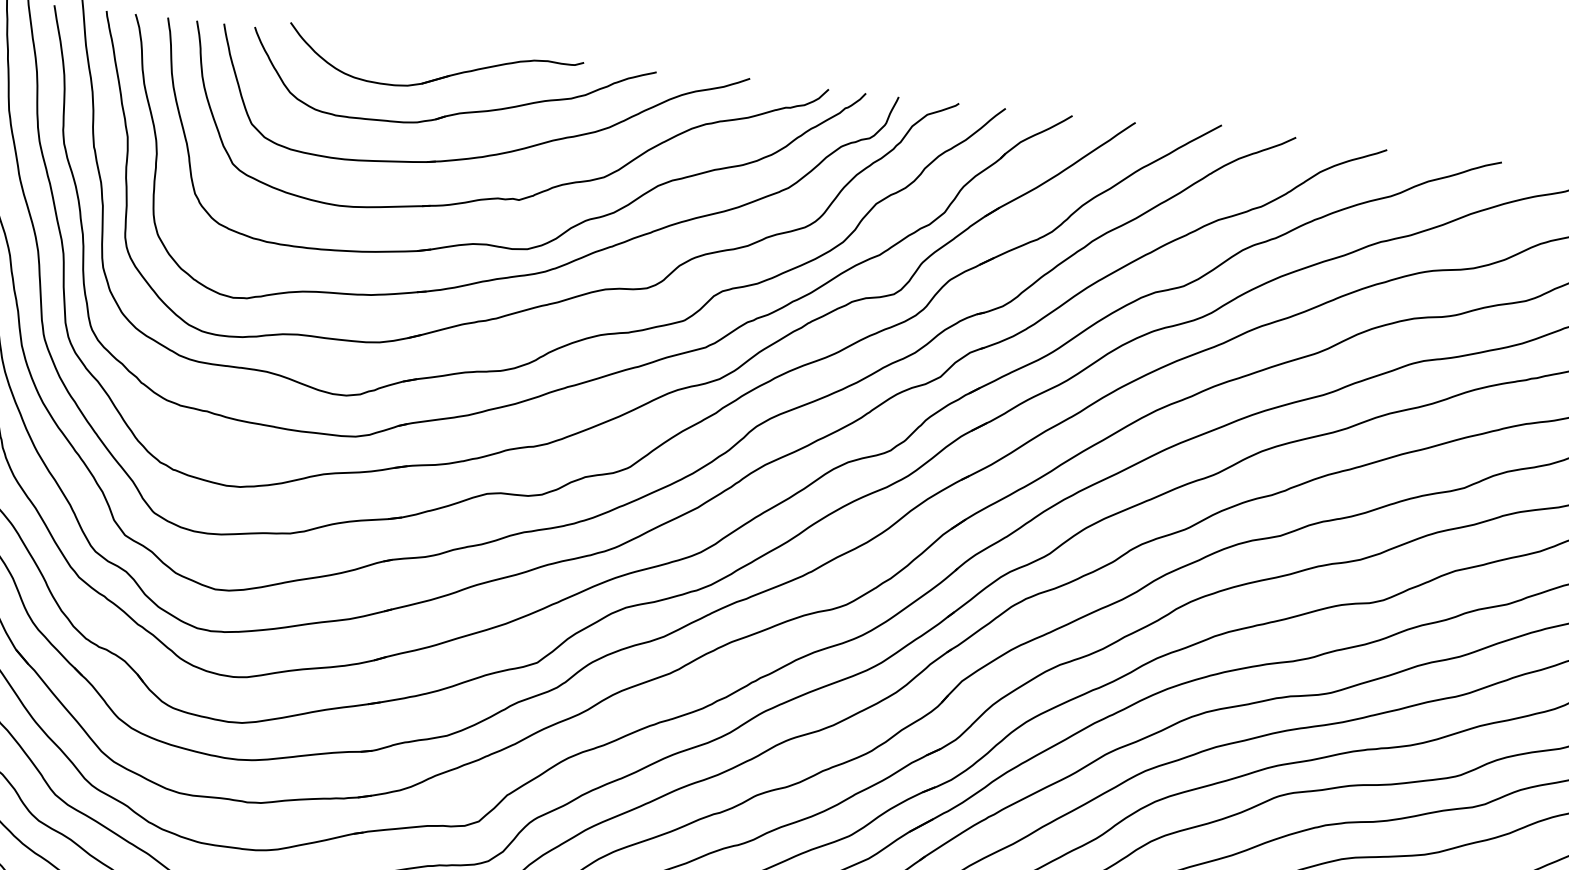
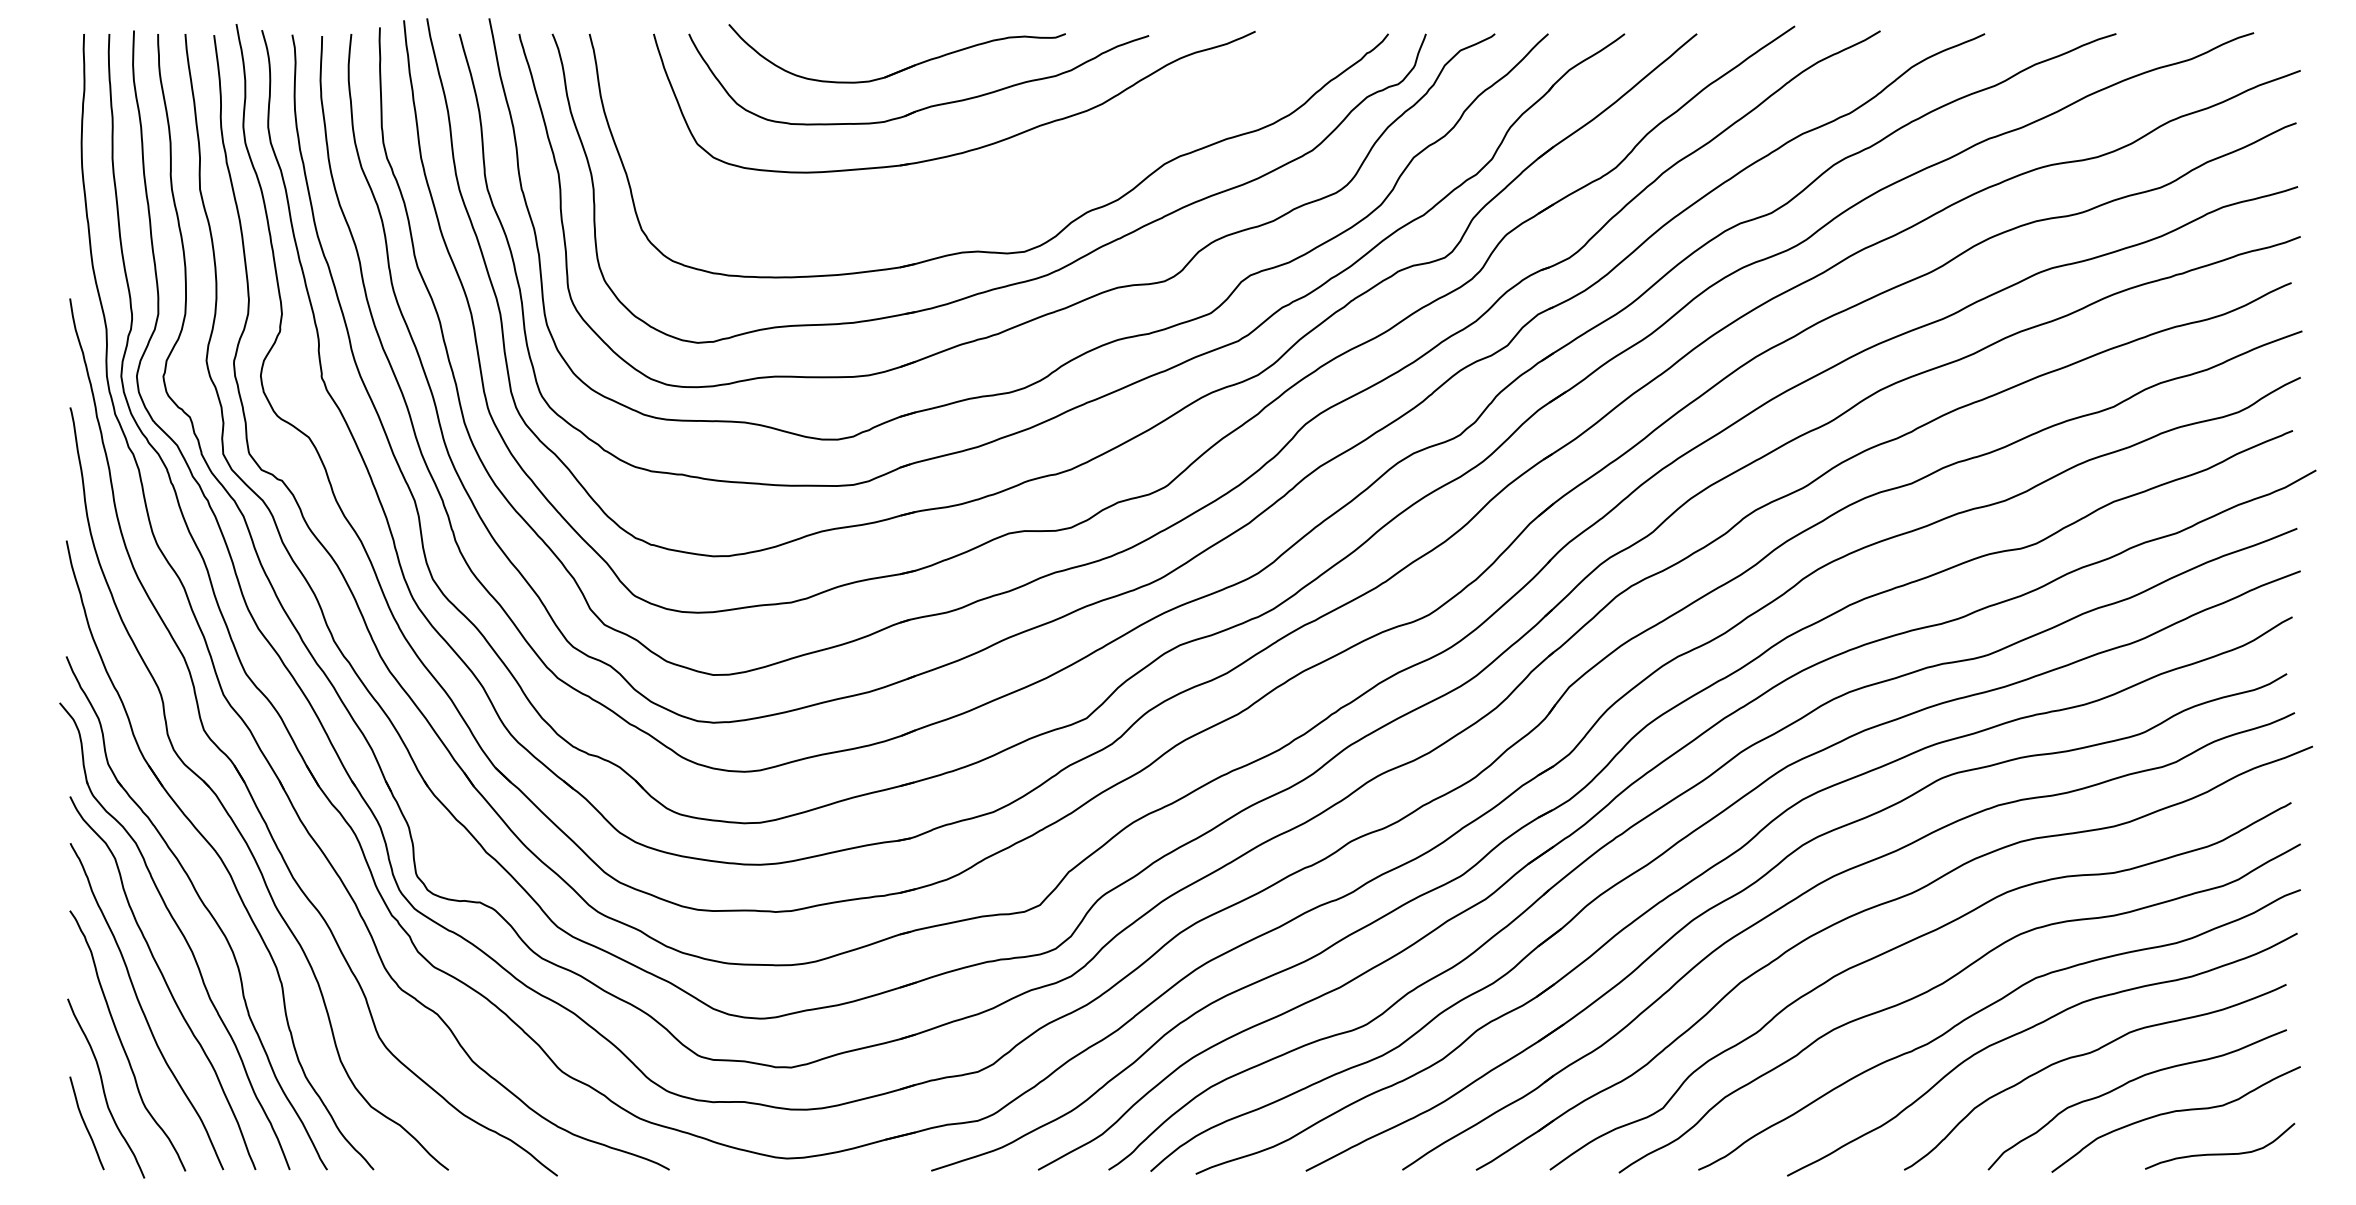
part: (507, 198) -> (995, 196), removed

